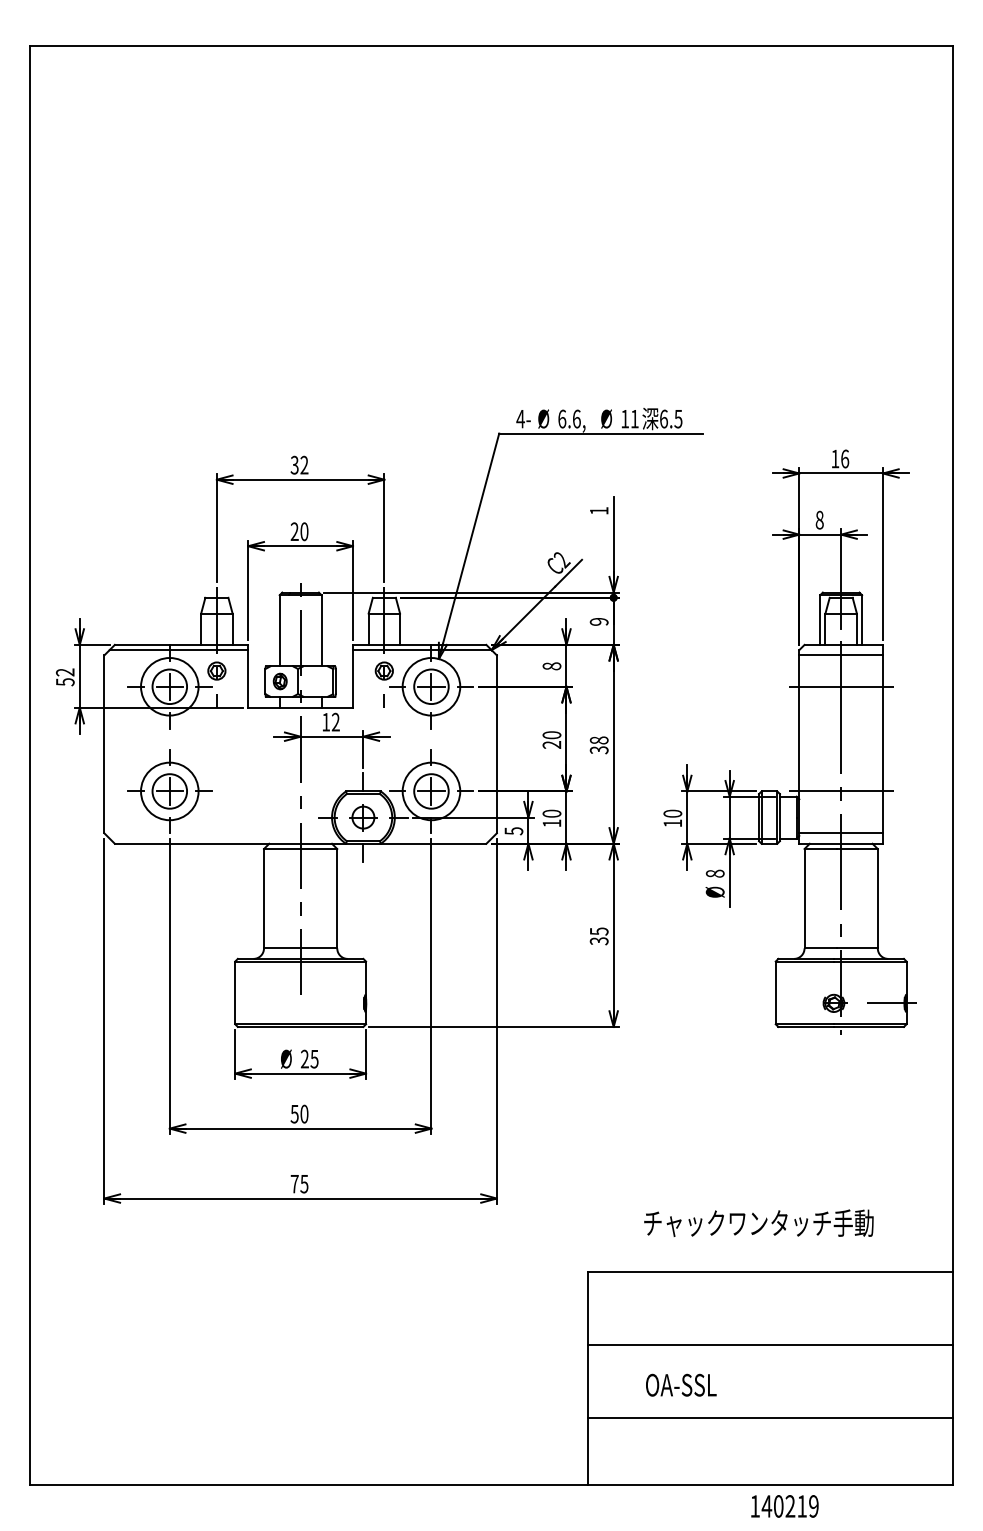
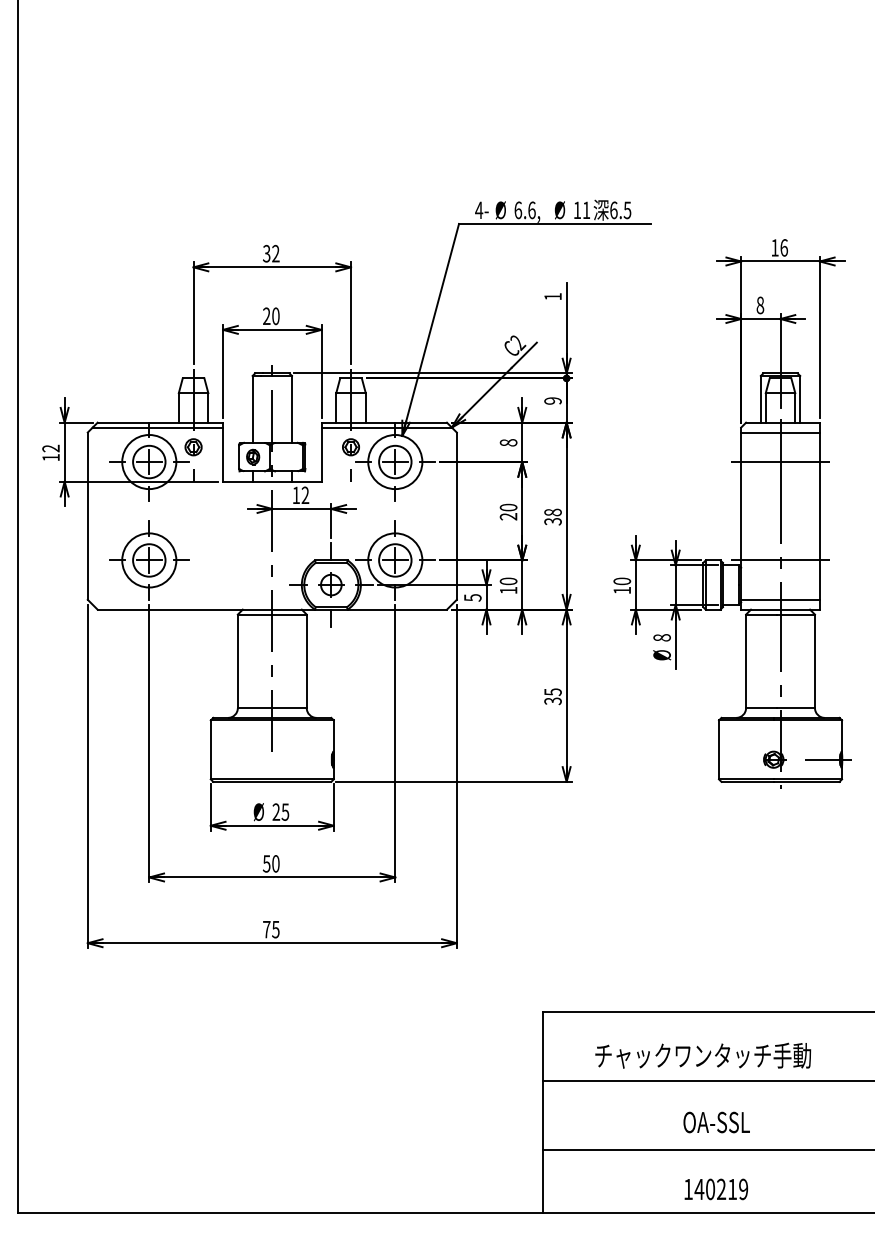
text: (65, 682) -> (51, 458), 52 -> 12
text: (758, 1222) -> (702, 1055), moved
text: (681, 1384) -> (716, 1121), moved
text: (784, 1506) -> (715, 1189), moved

